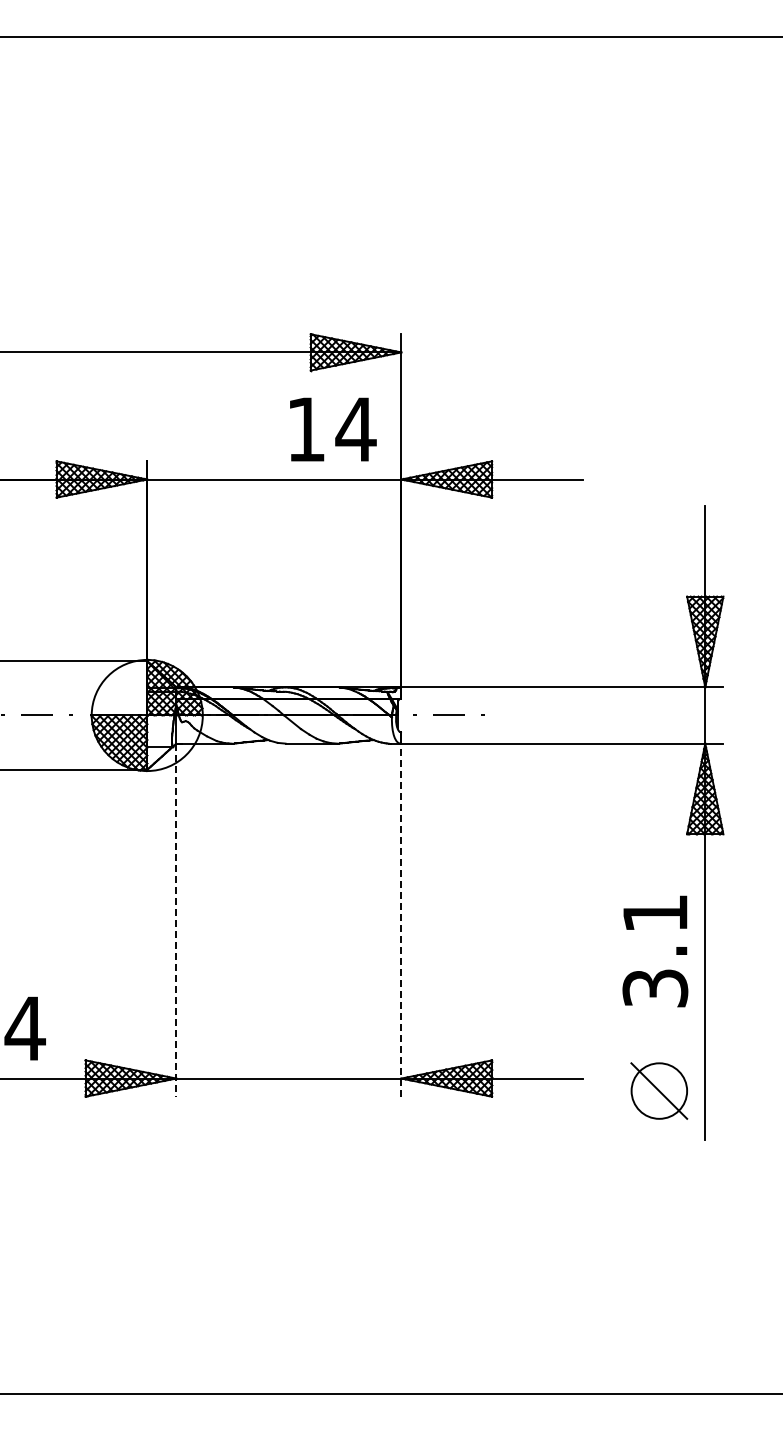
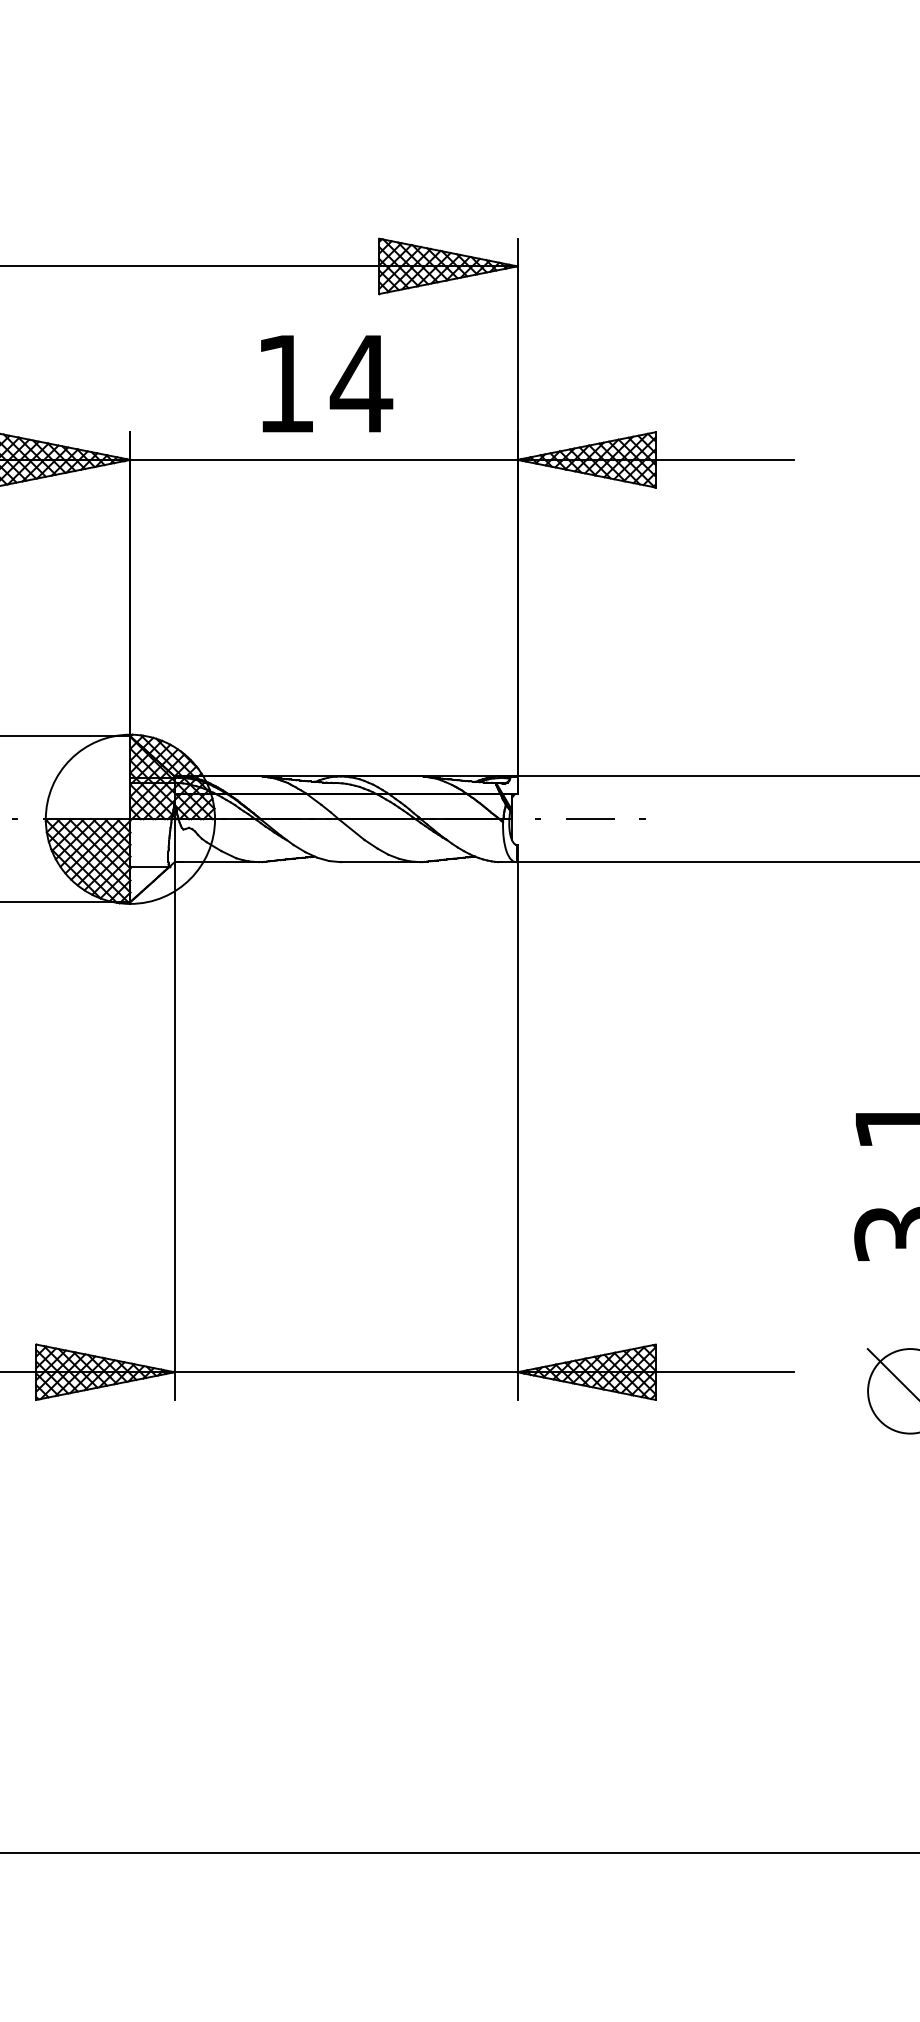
text: (333, 429) -> (327, 383), moved
line: (176, 920) -> (174, 1131), dashed -> solid
line: (401, 920) -> (517, 1131), dashed -> solid

